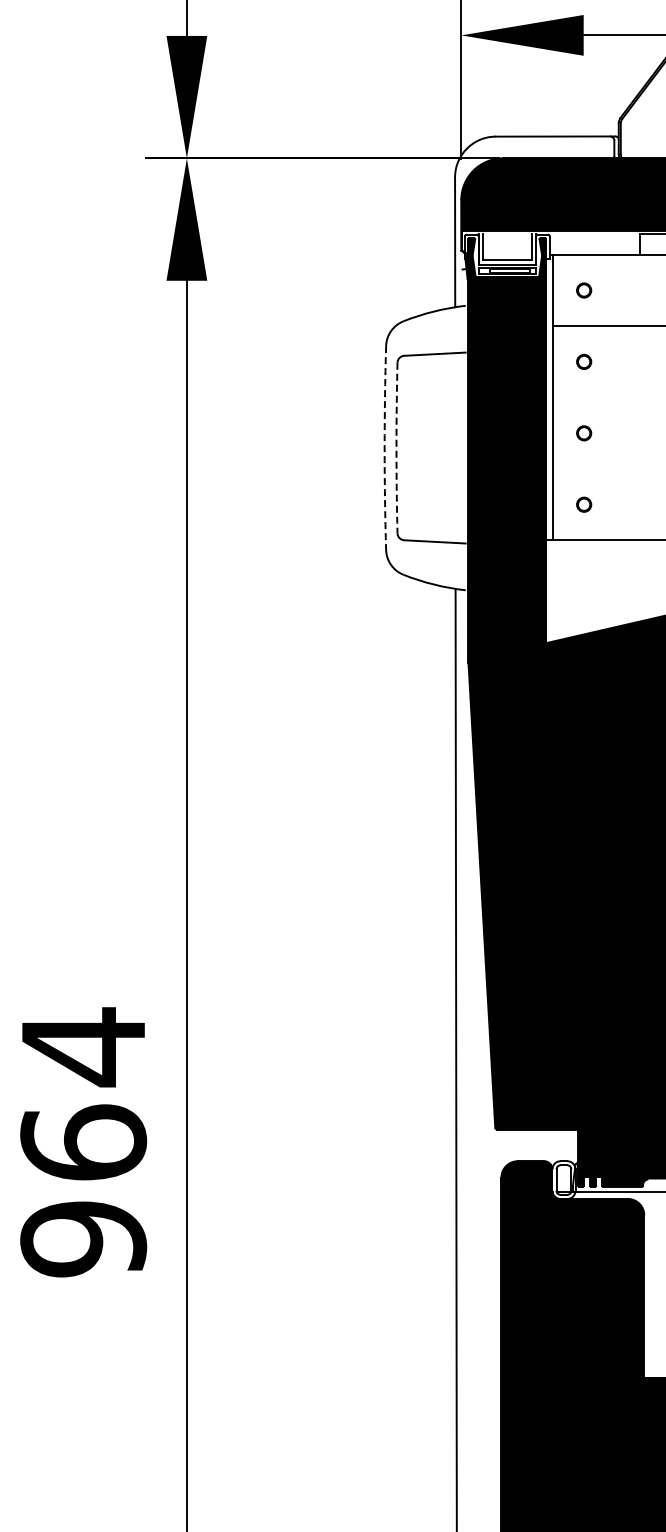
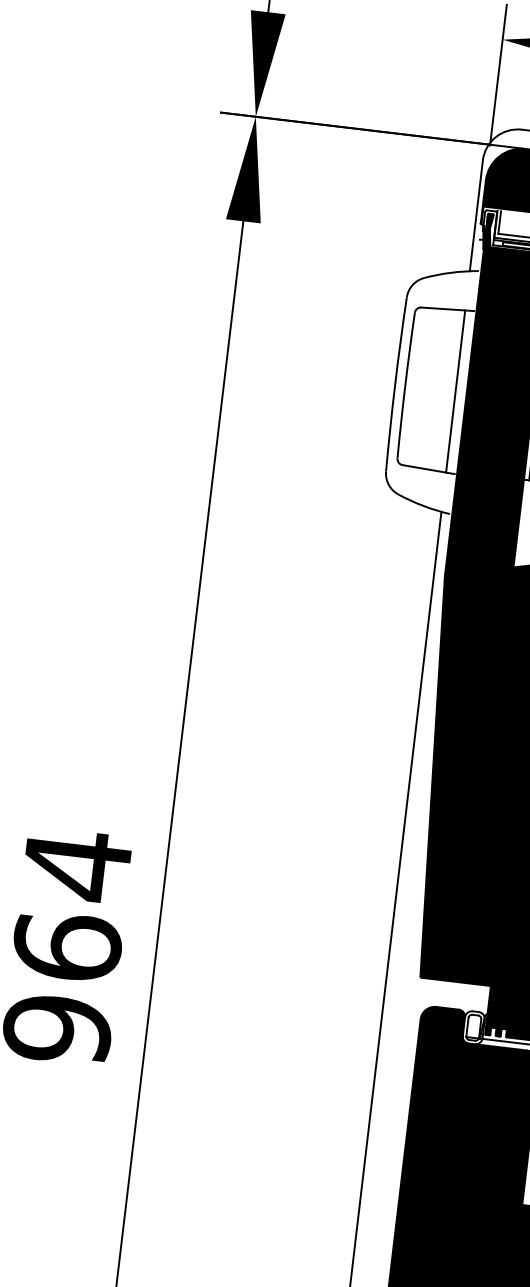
line: (455, 447) -> (455, 391), added
arc: (384, 448) -> (395, 384), dashed -> solid
arc: (396, 448) -> (405, 385), dashed -> solid

